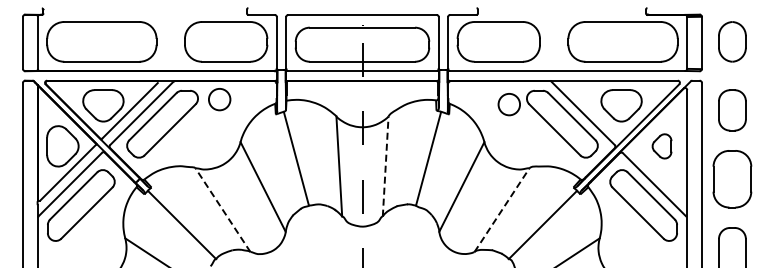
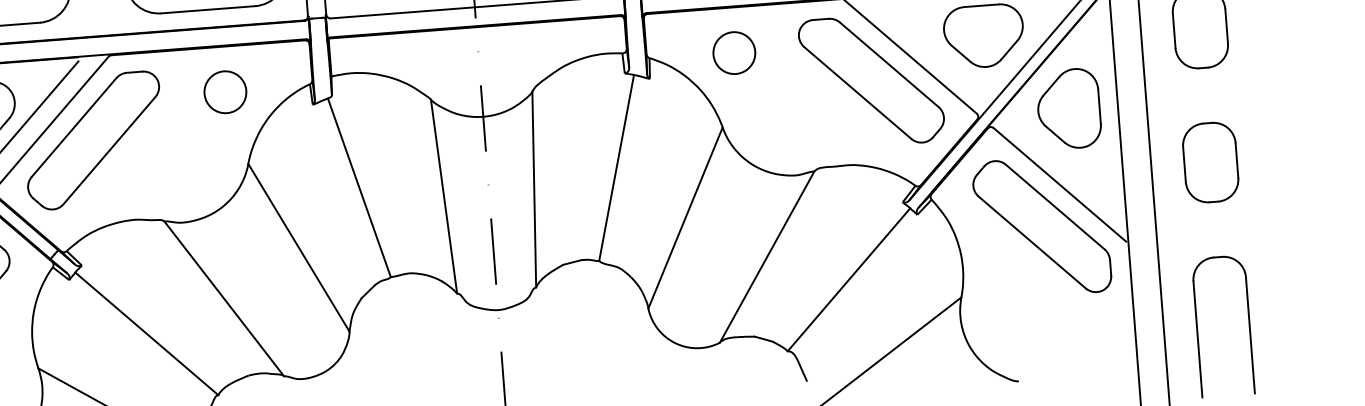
circle: (219, 99) -> (225, 92), moved
circle: (508, 104) -> (732, 53), moved
part: (661, 146) -> (1067, 109), size x1.67
line: (385, 166) -> (533, 189), dashed -> solid
part: (732, 179) -> (1210, 163), size x0.71
line: (222, 209) -> (223, 297), dashed -> solid
line: (502, 209) -> (767, 255), dashed -> solid

